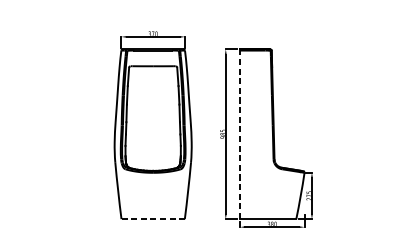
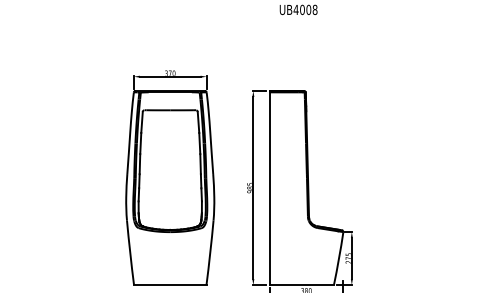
line: (239, 134) -> (269, 188), dashed -> solid
line: (153, 219) -> (170, 285), dashed -> solid

